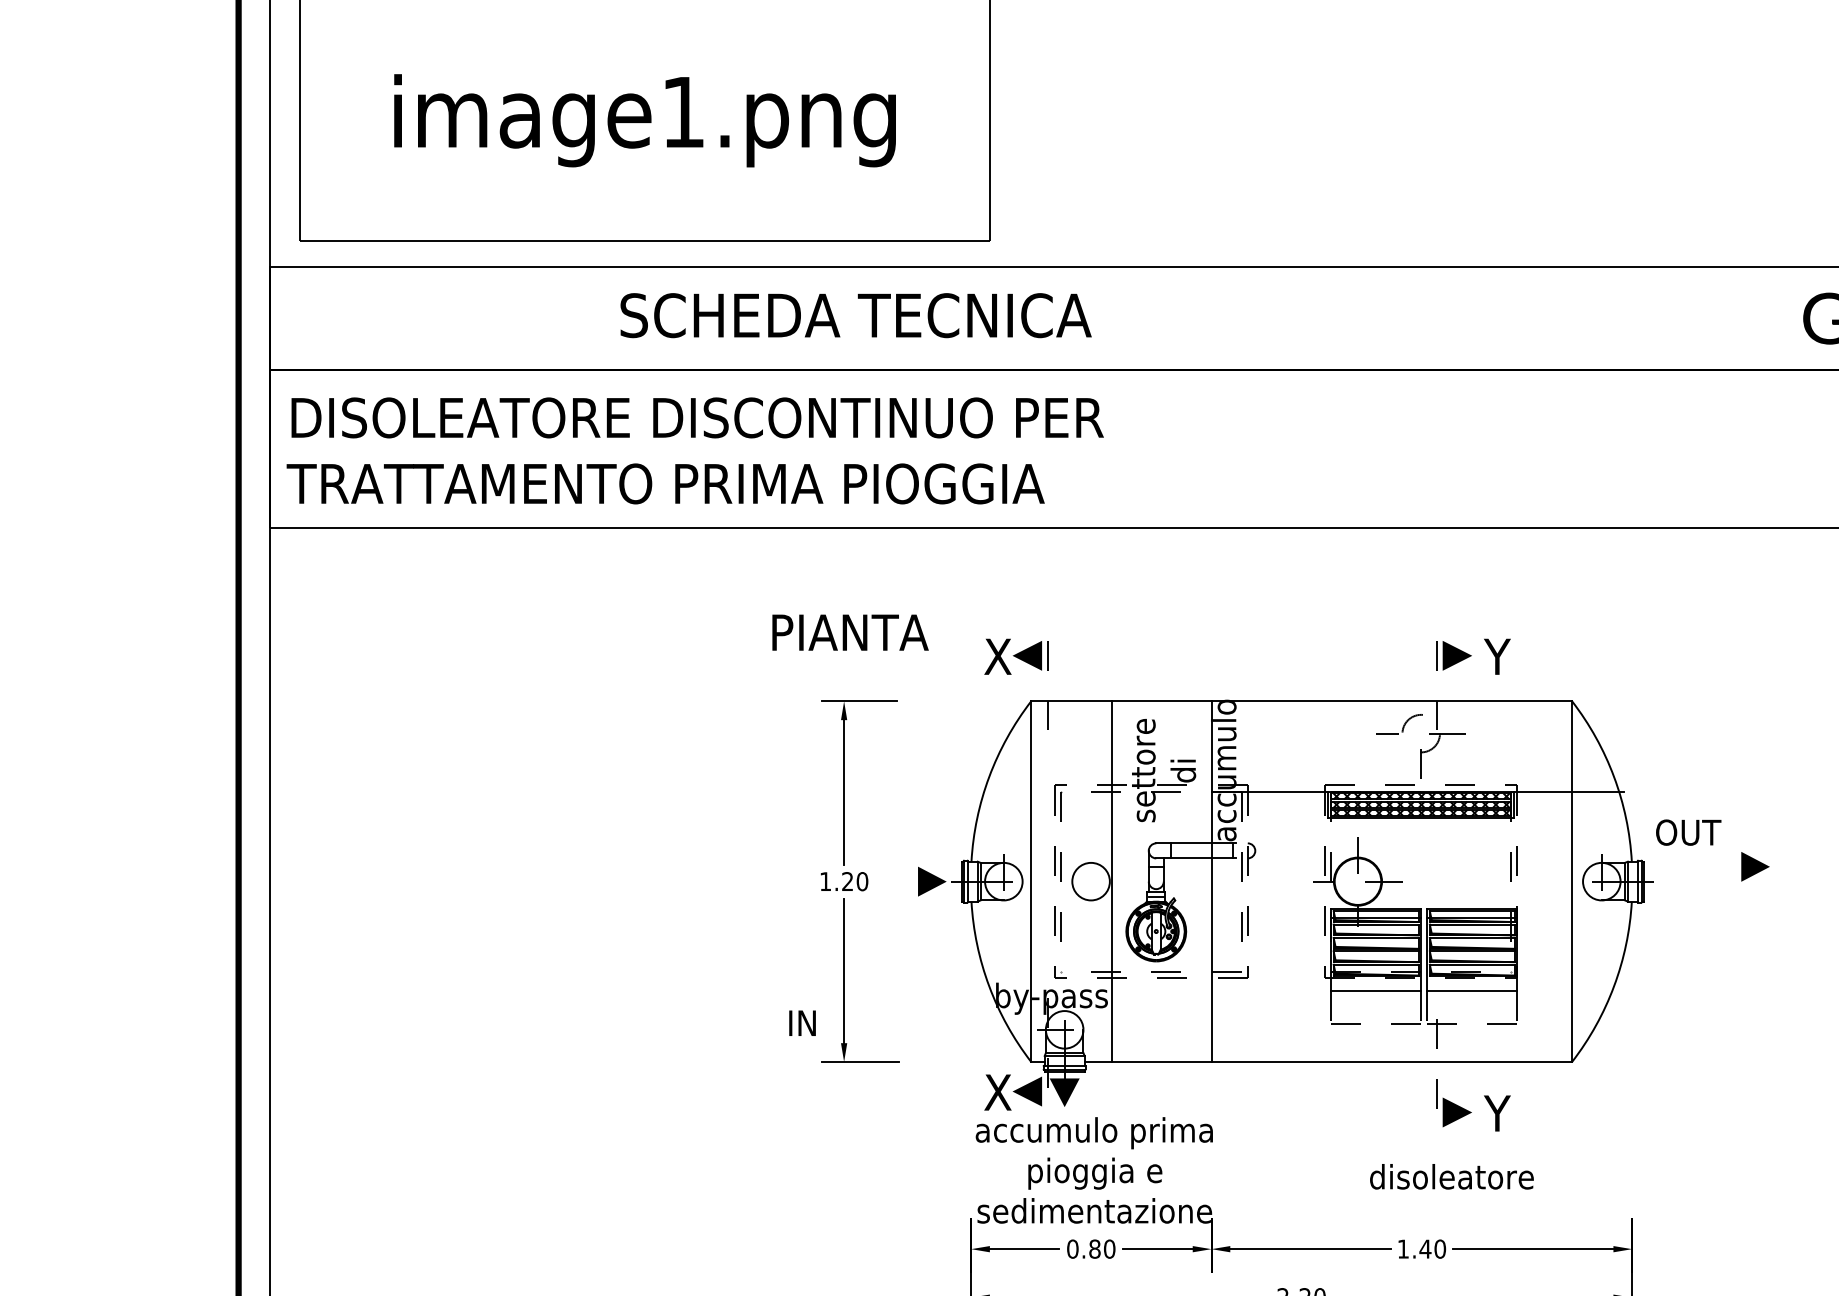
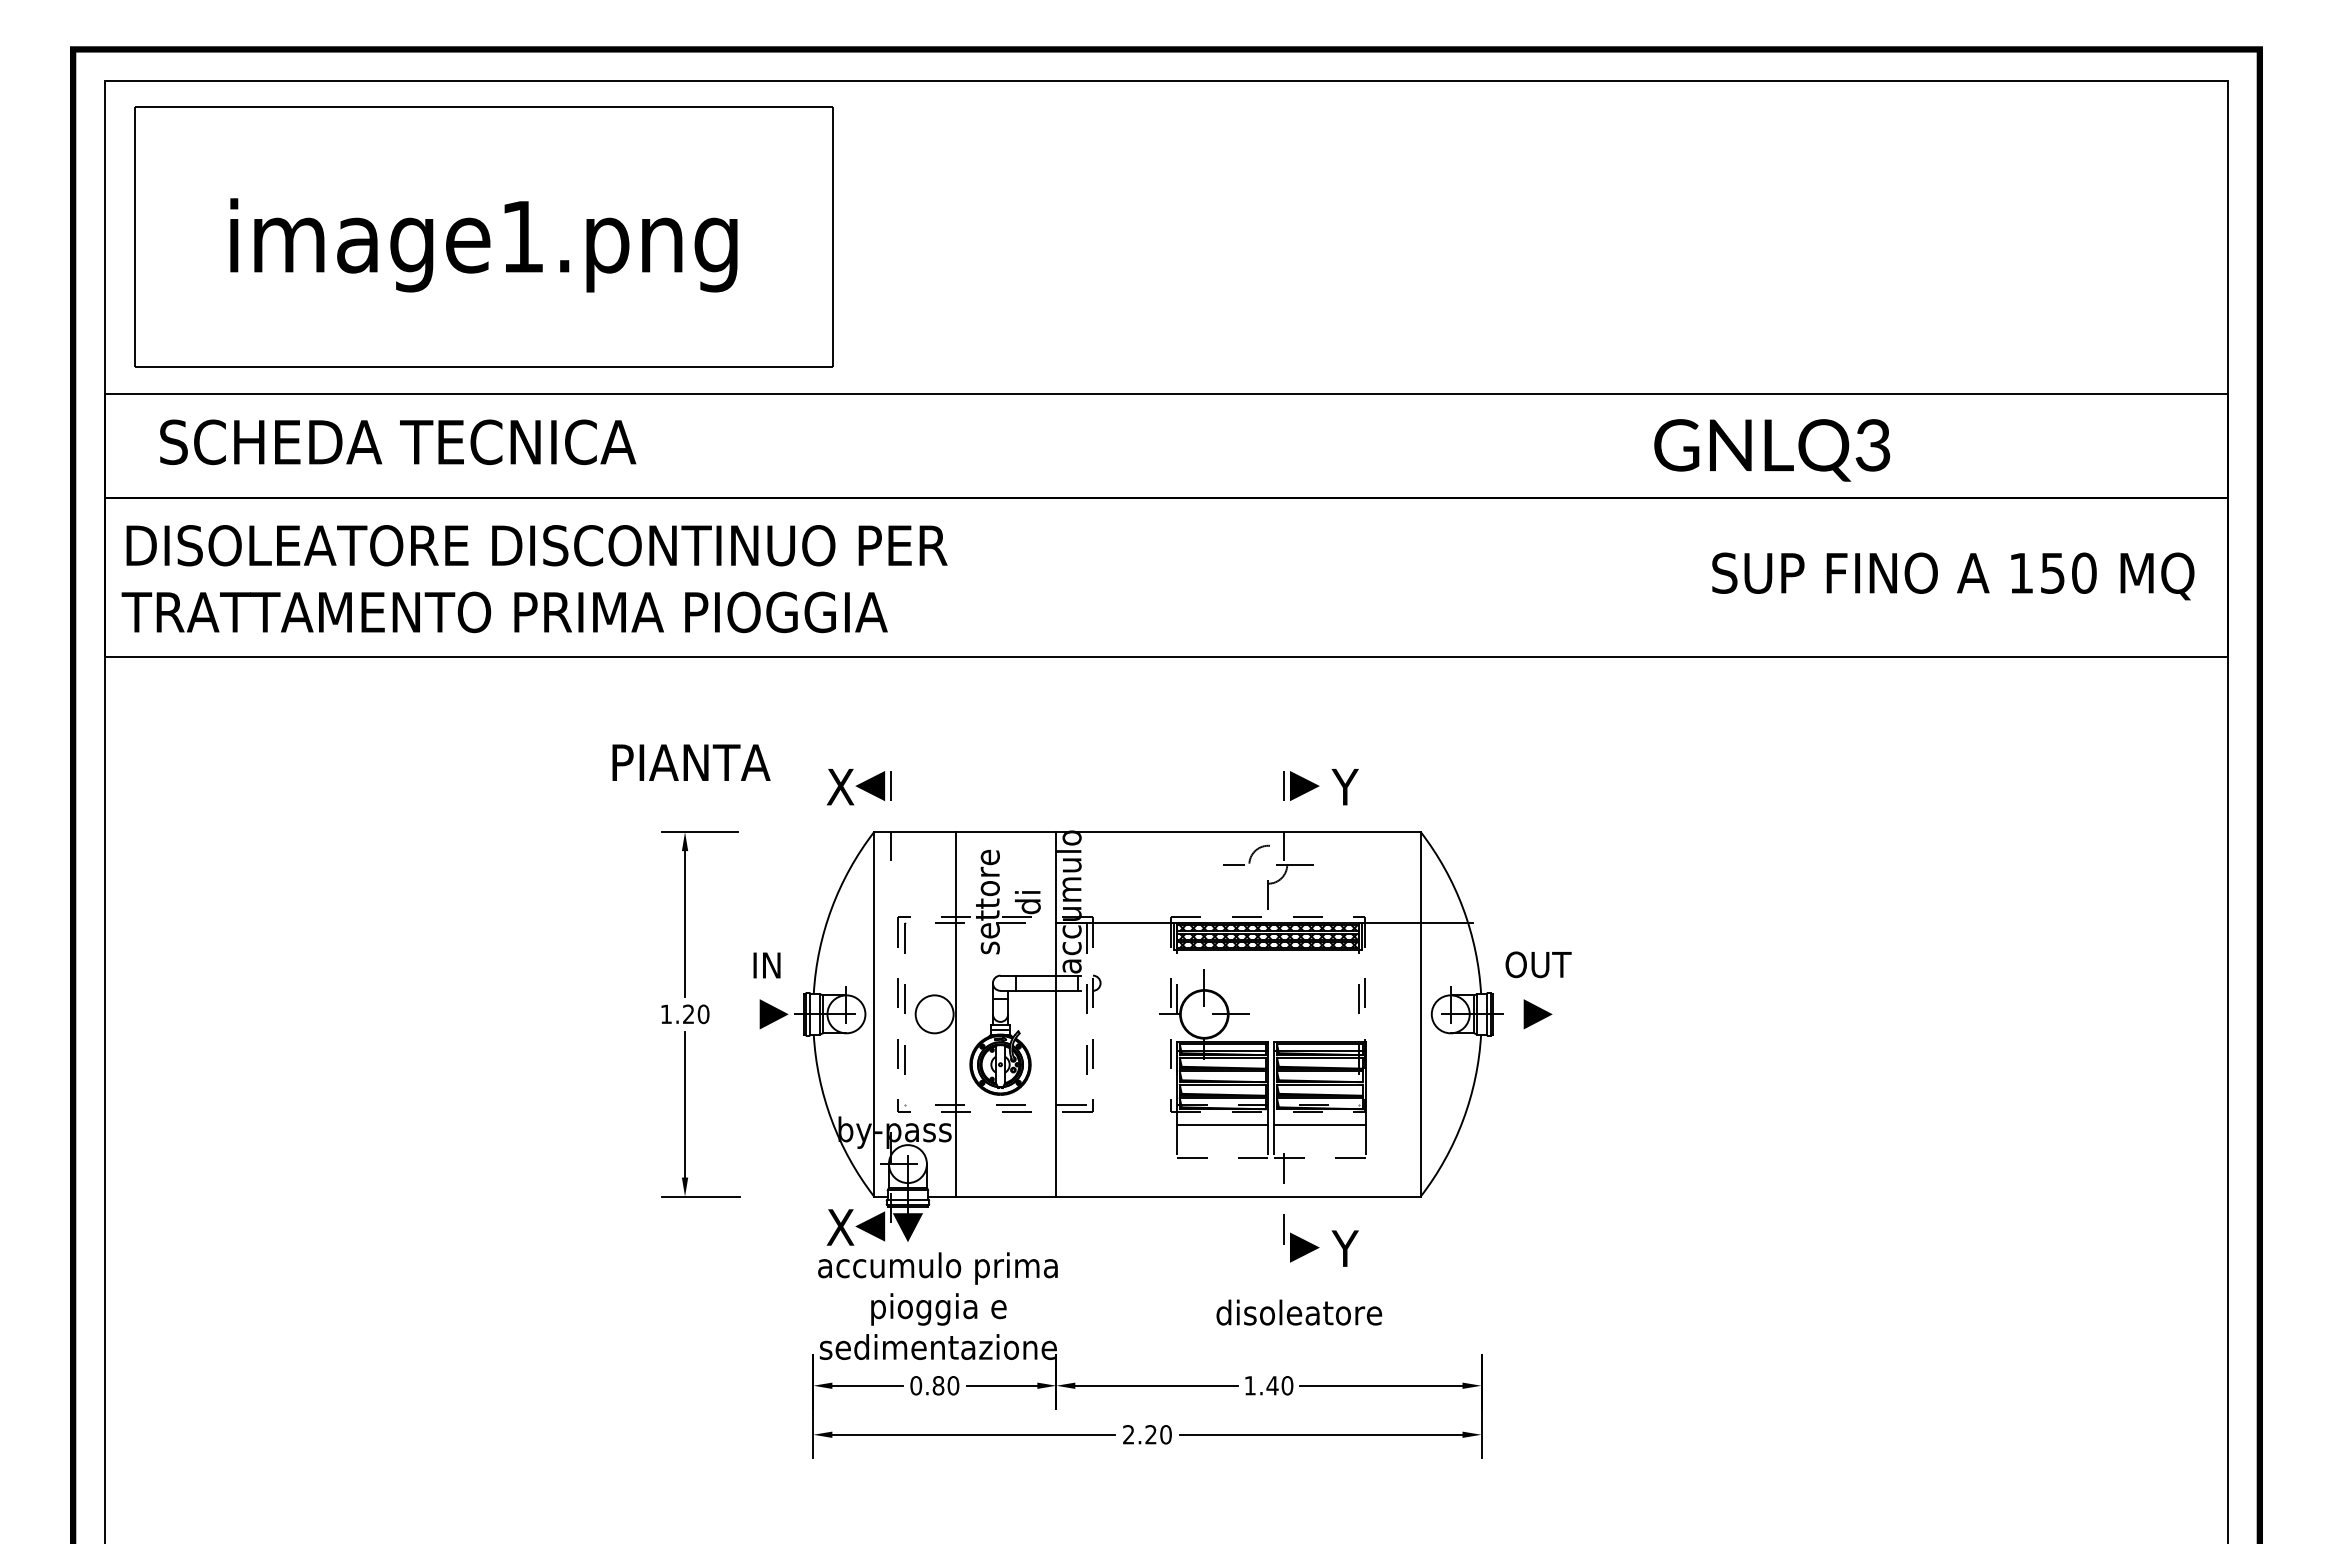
text: (856, 315) -> (398, 442), moved
line: (1754, 866) -> (1537, 1014), moved
text: (802, 1023) -> (766, 965), moved

